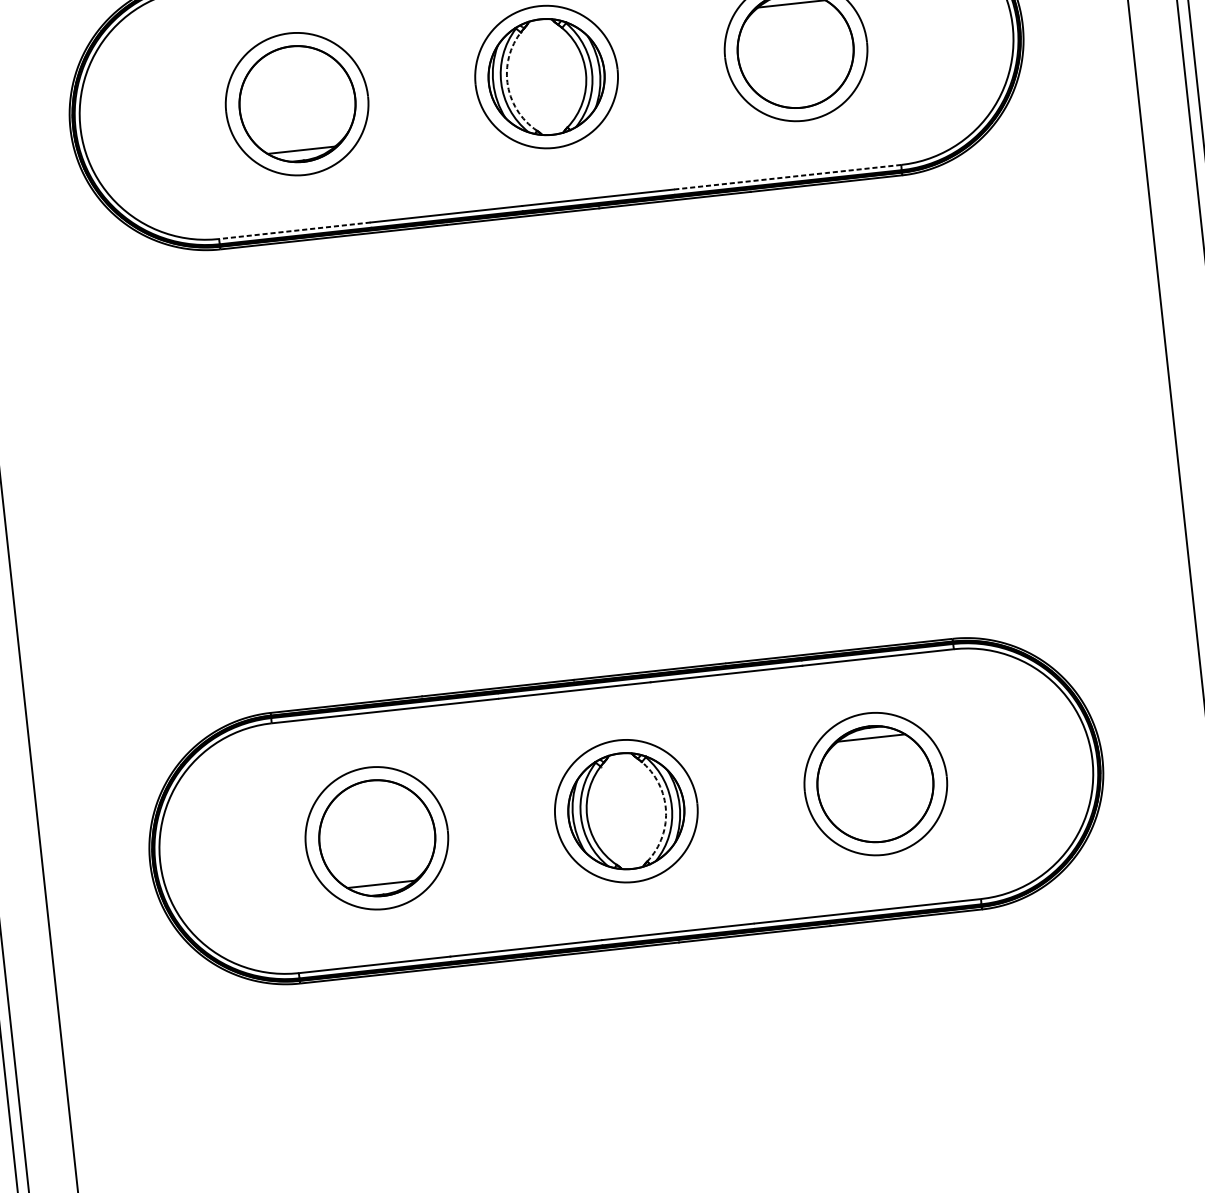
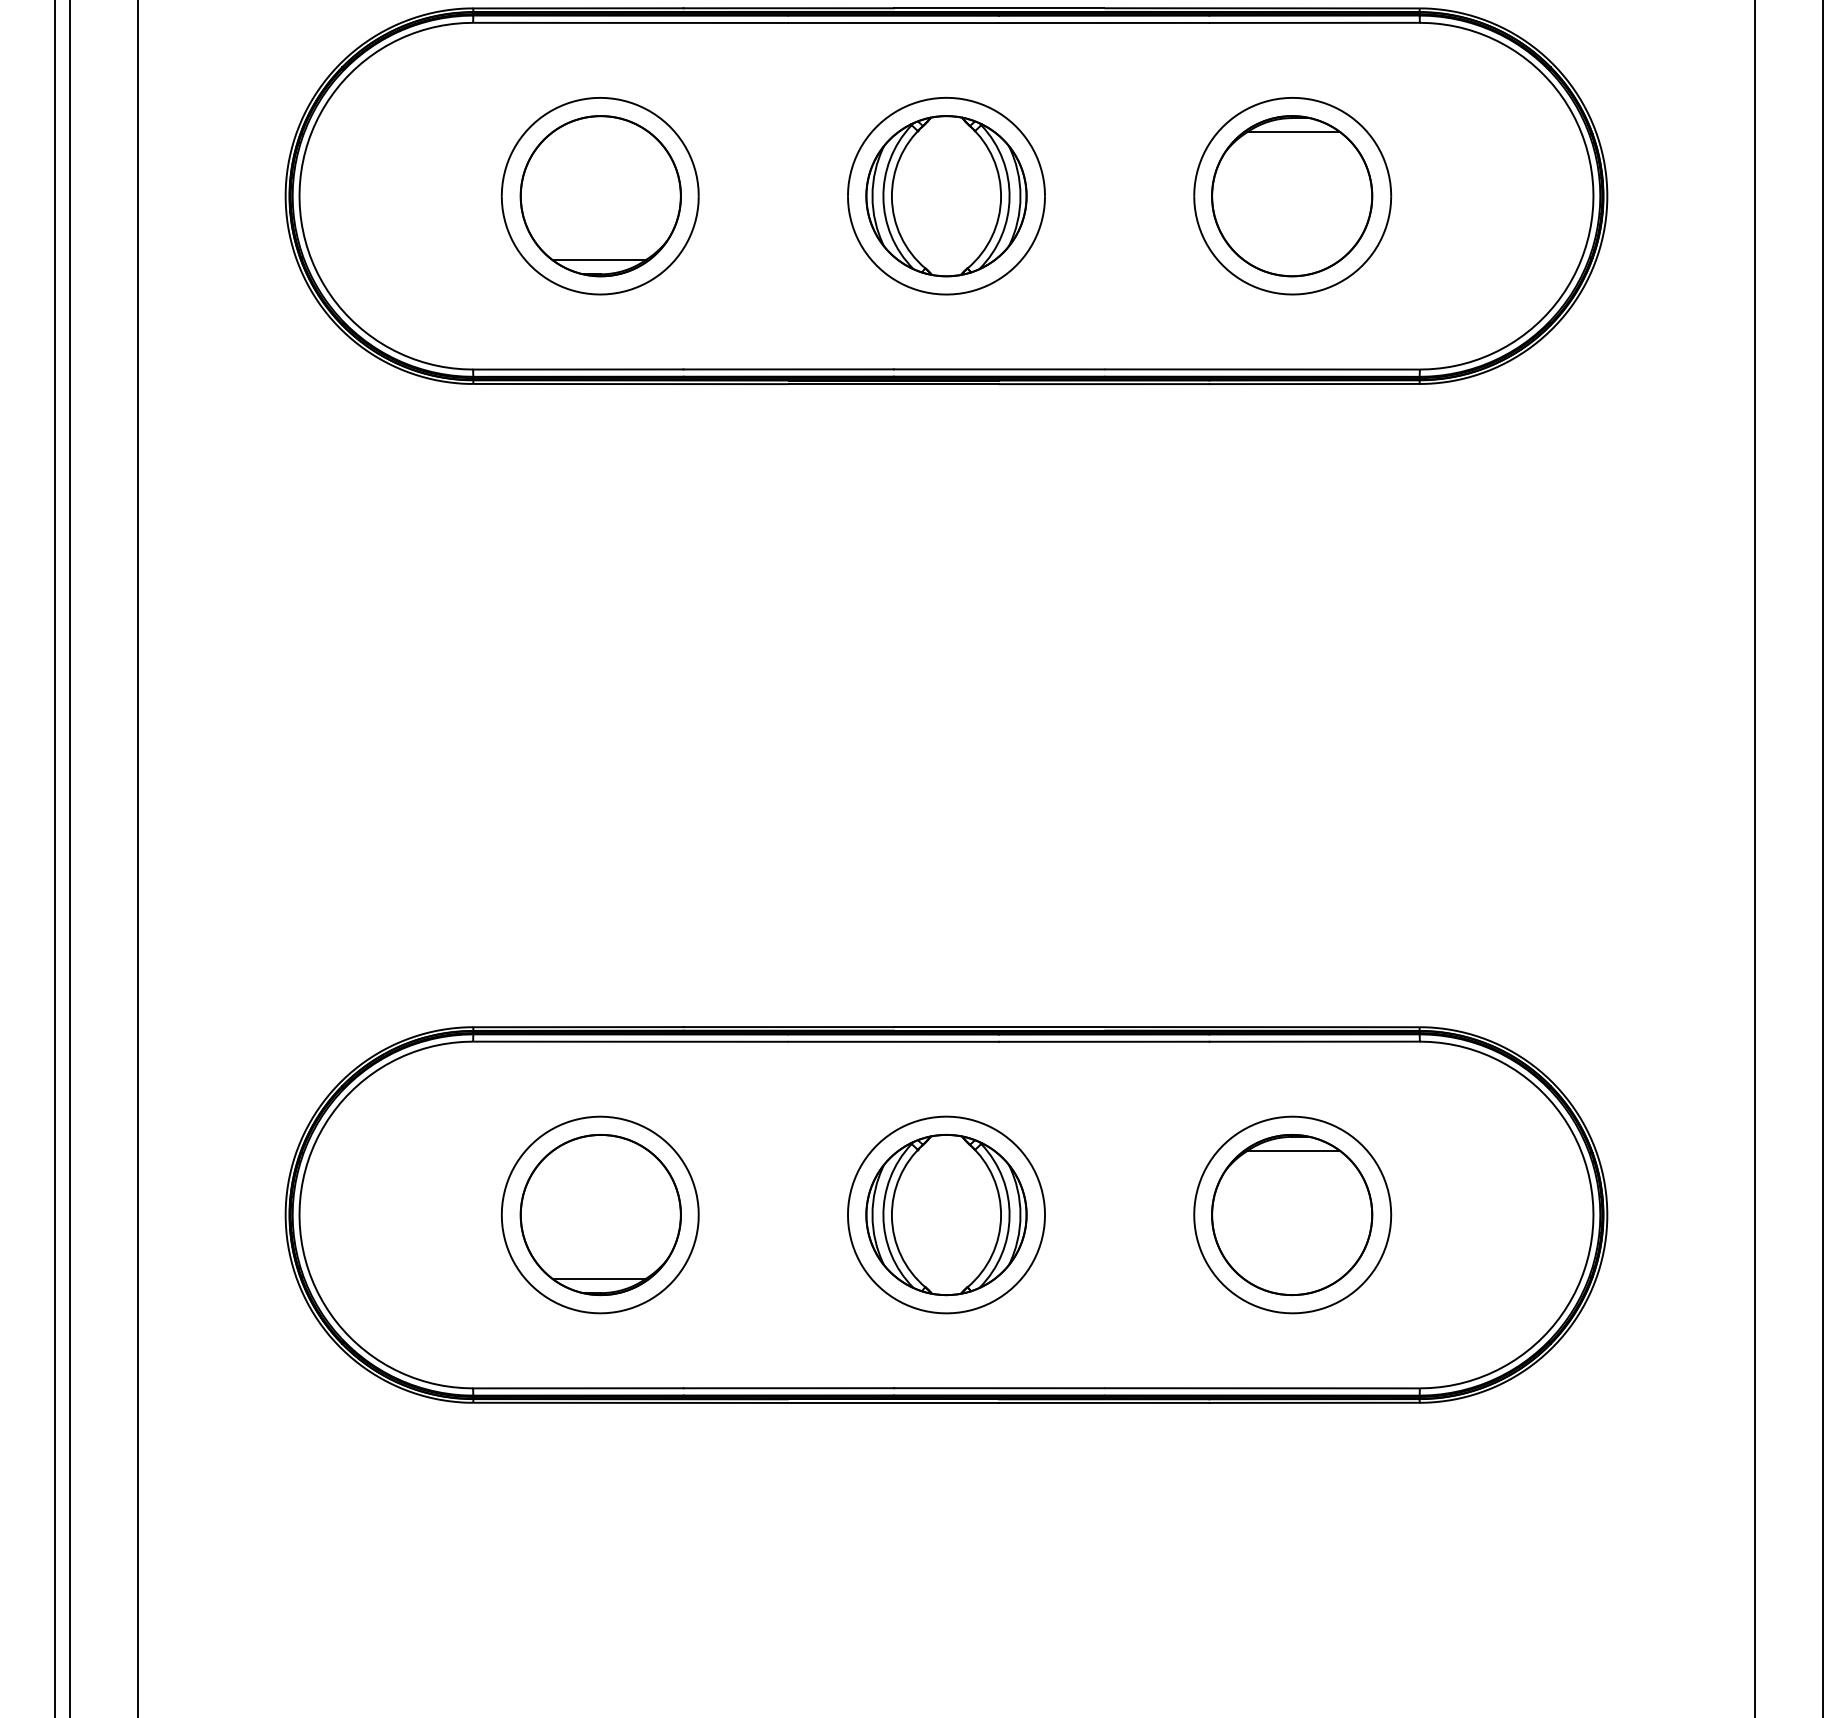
arc: (507, 82) -> (891, 197), dashed -> solid
line: (787, 177) -> (1262, 369), dashed -> solid
line: (294, 230) -> (577, 369), dashed -> solid
arc: (666, 807) -> (1001, 1216), dashed -> solid

